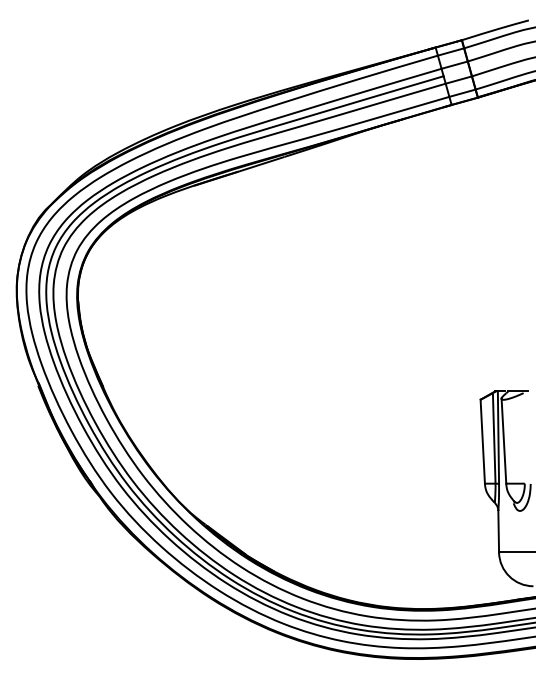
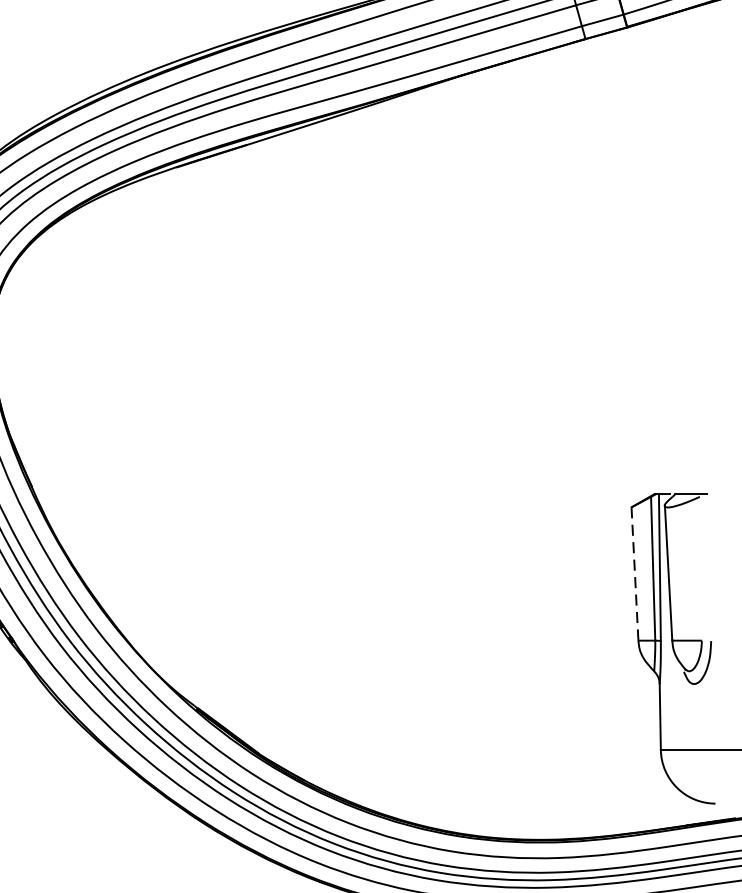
line: (482, 442) -> (634, 575), solid -> dashed

